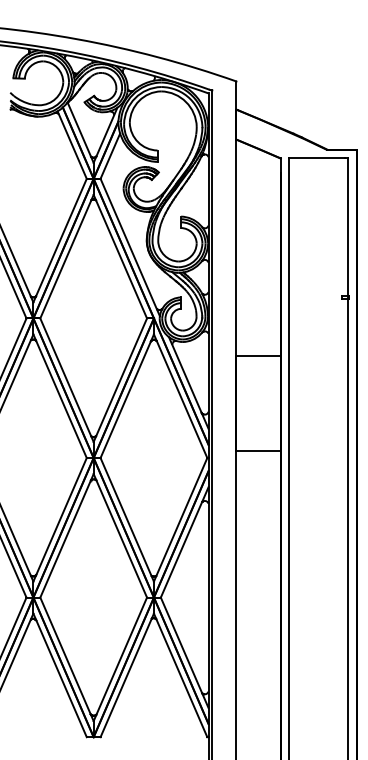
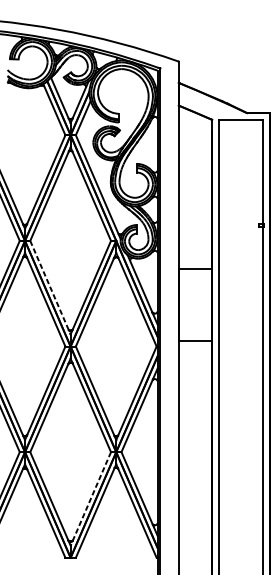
line: (67, 380) -> (50, 287), solid -> dashed
line: (120, 659) -> (90, 499), solid -> dashed

